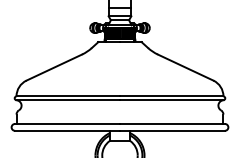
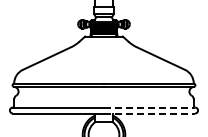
line: (172, 123) -> (149, 107), solid -> dashed
line: (172, 130) -> (149, 113), solid -> dashed

